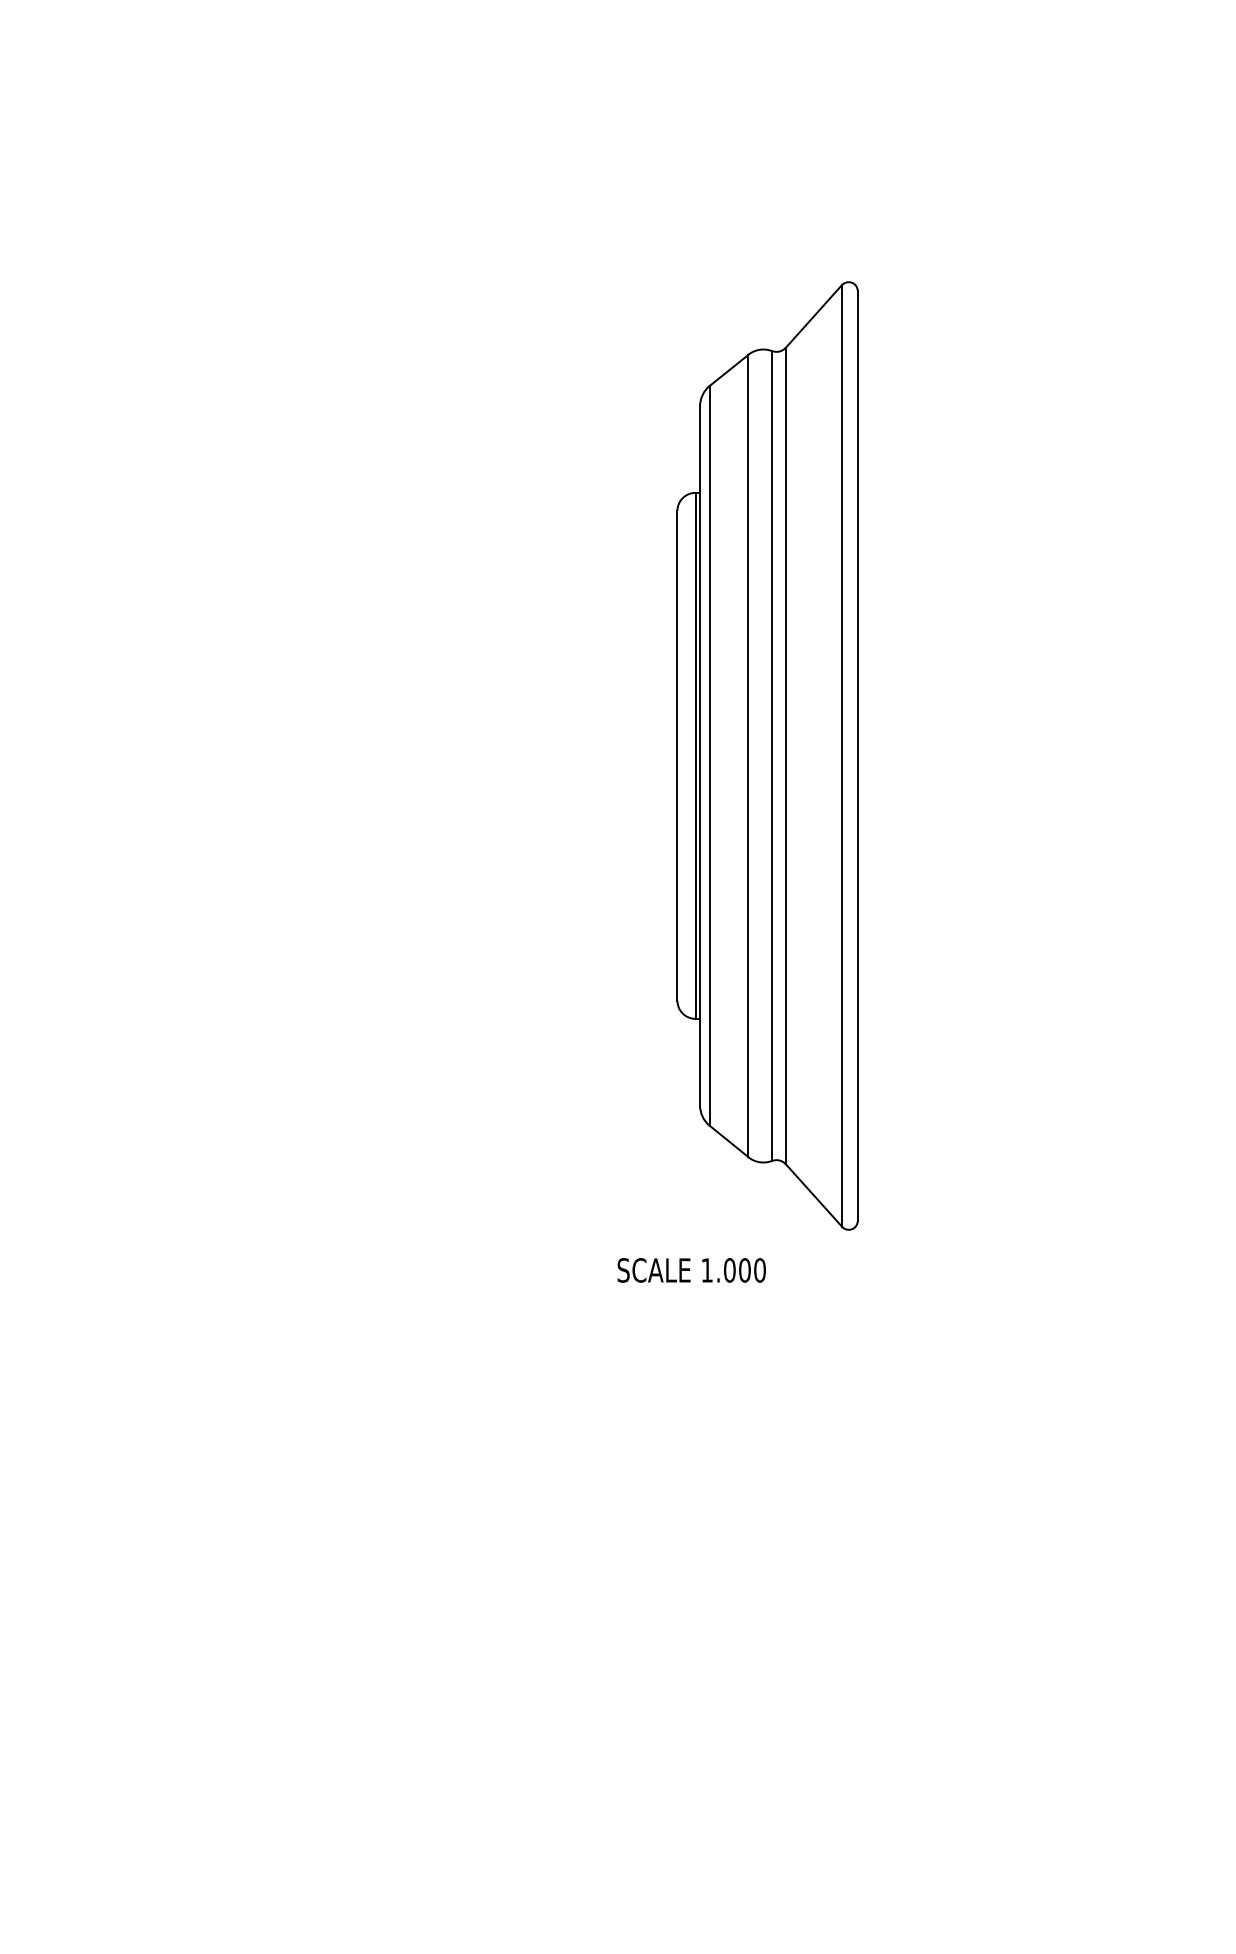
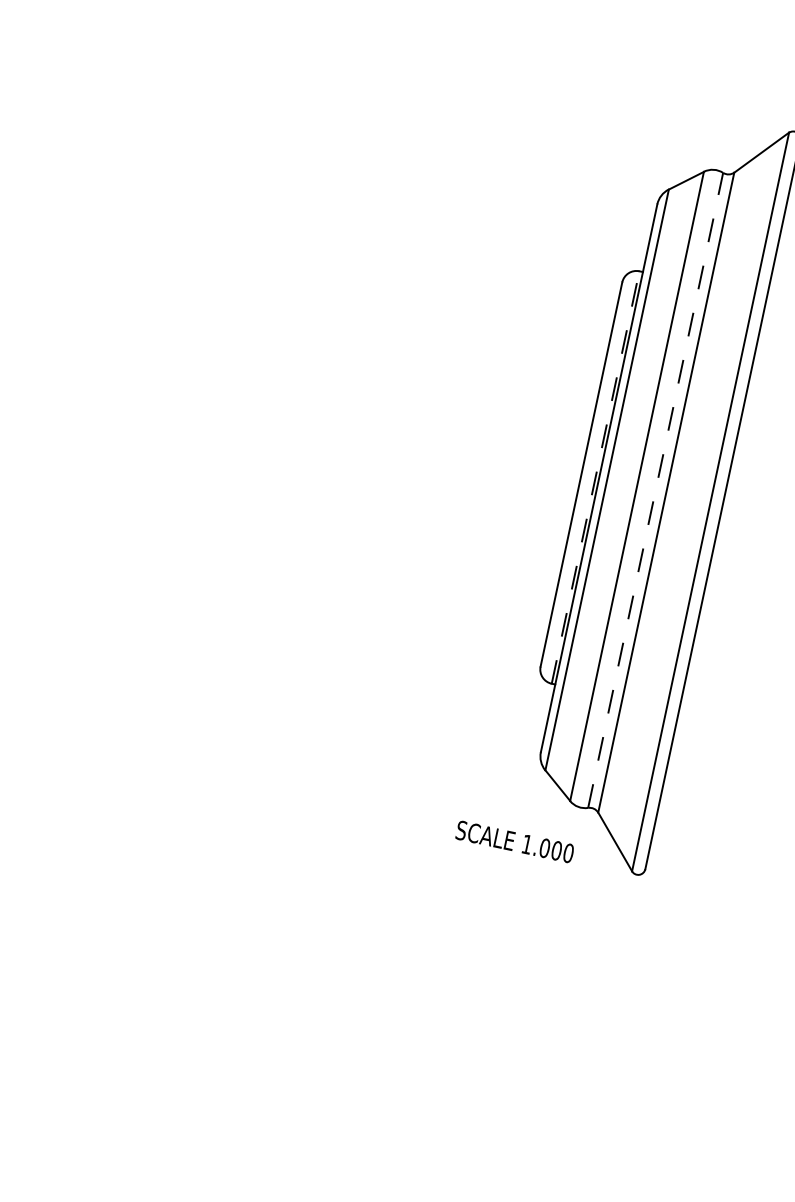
line: (695, 755) -> (595, 477), solid -> dashed
line: (772, 755) -> (656, 490), solid -> dashed
text: (691, 1270) -> (514, 841), moved

